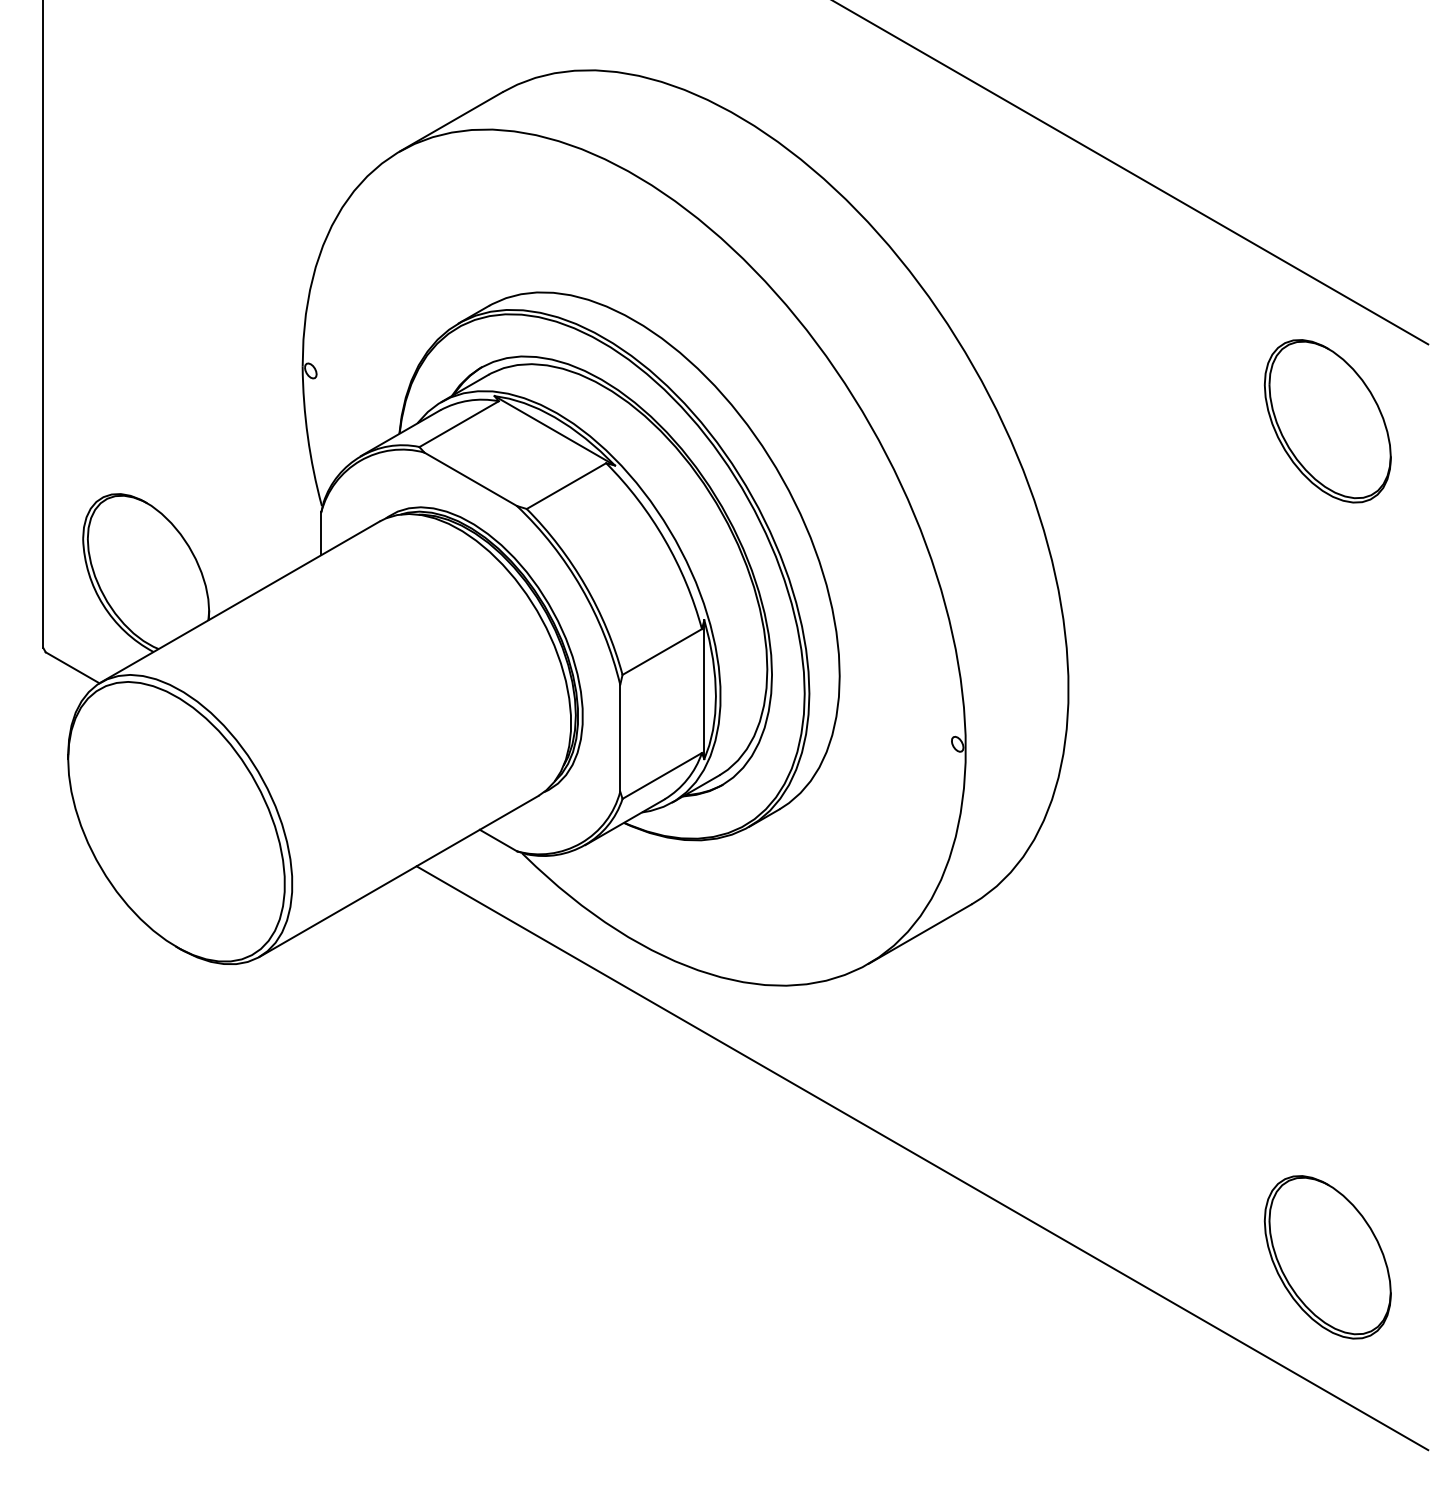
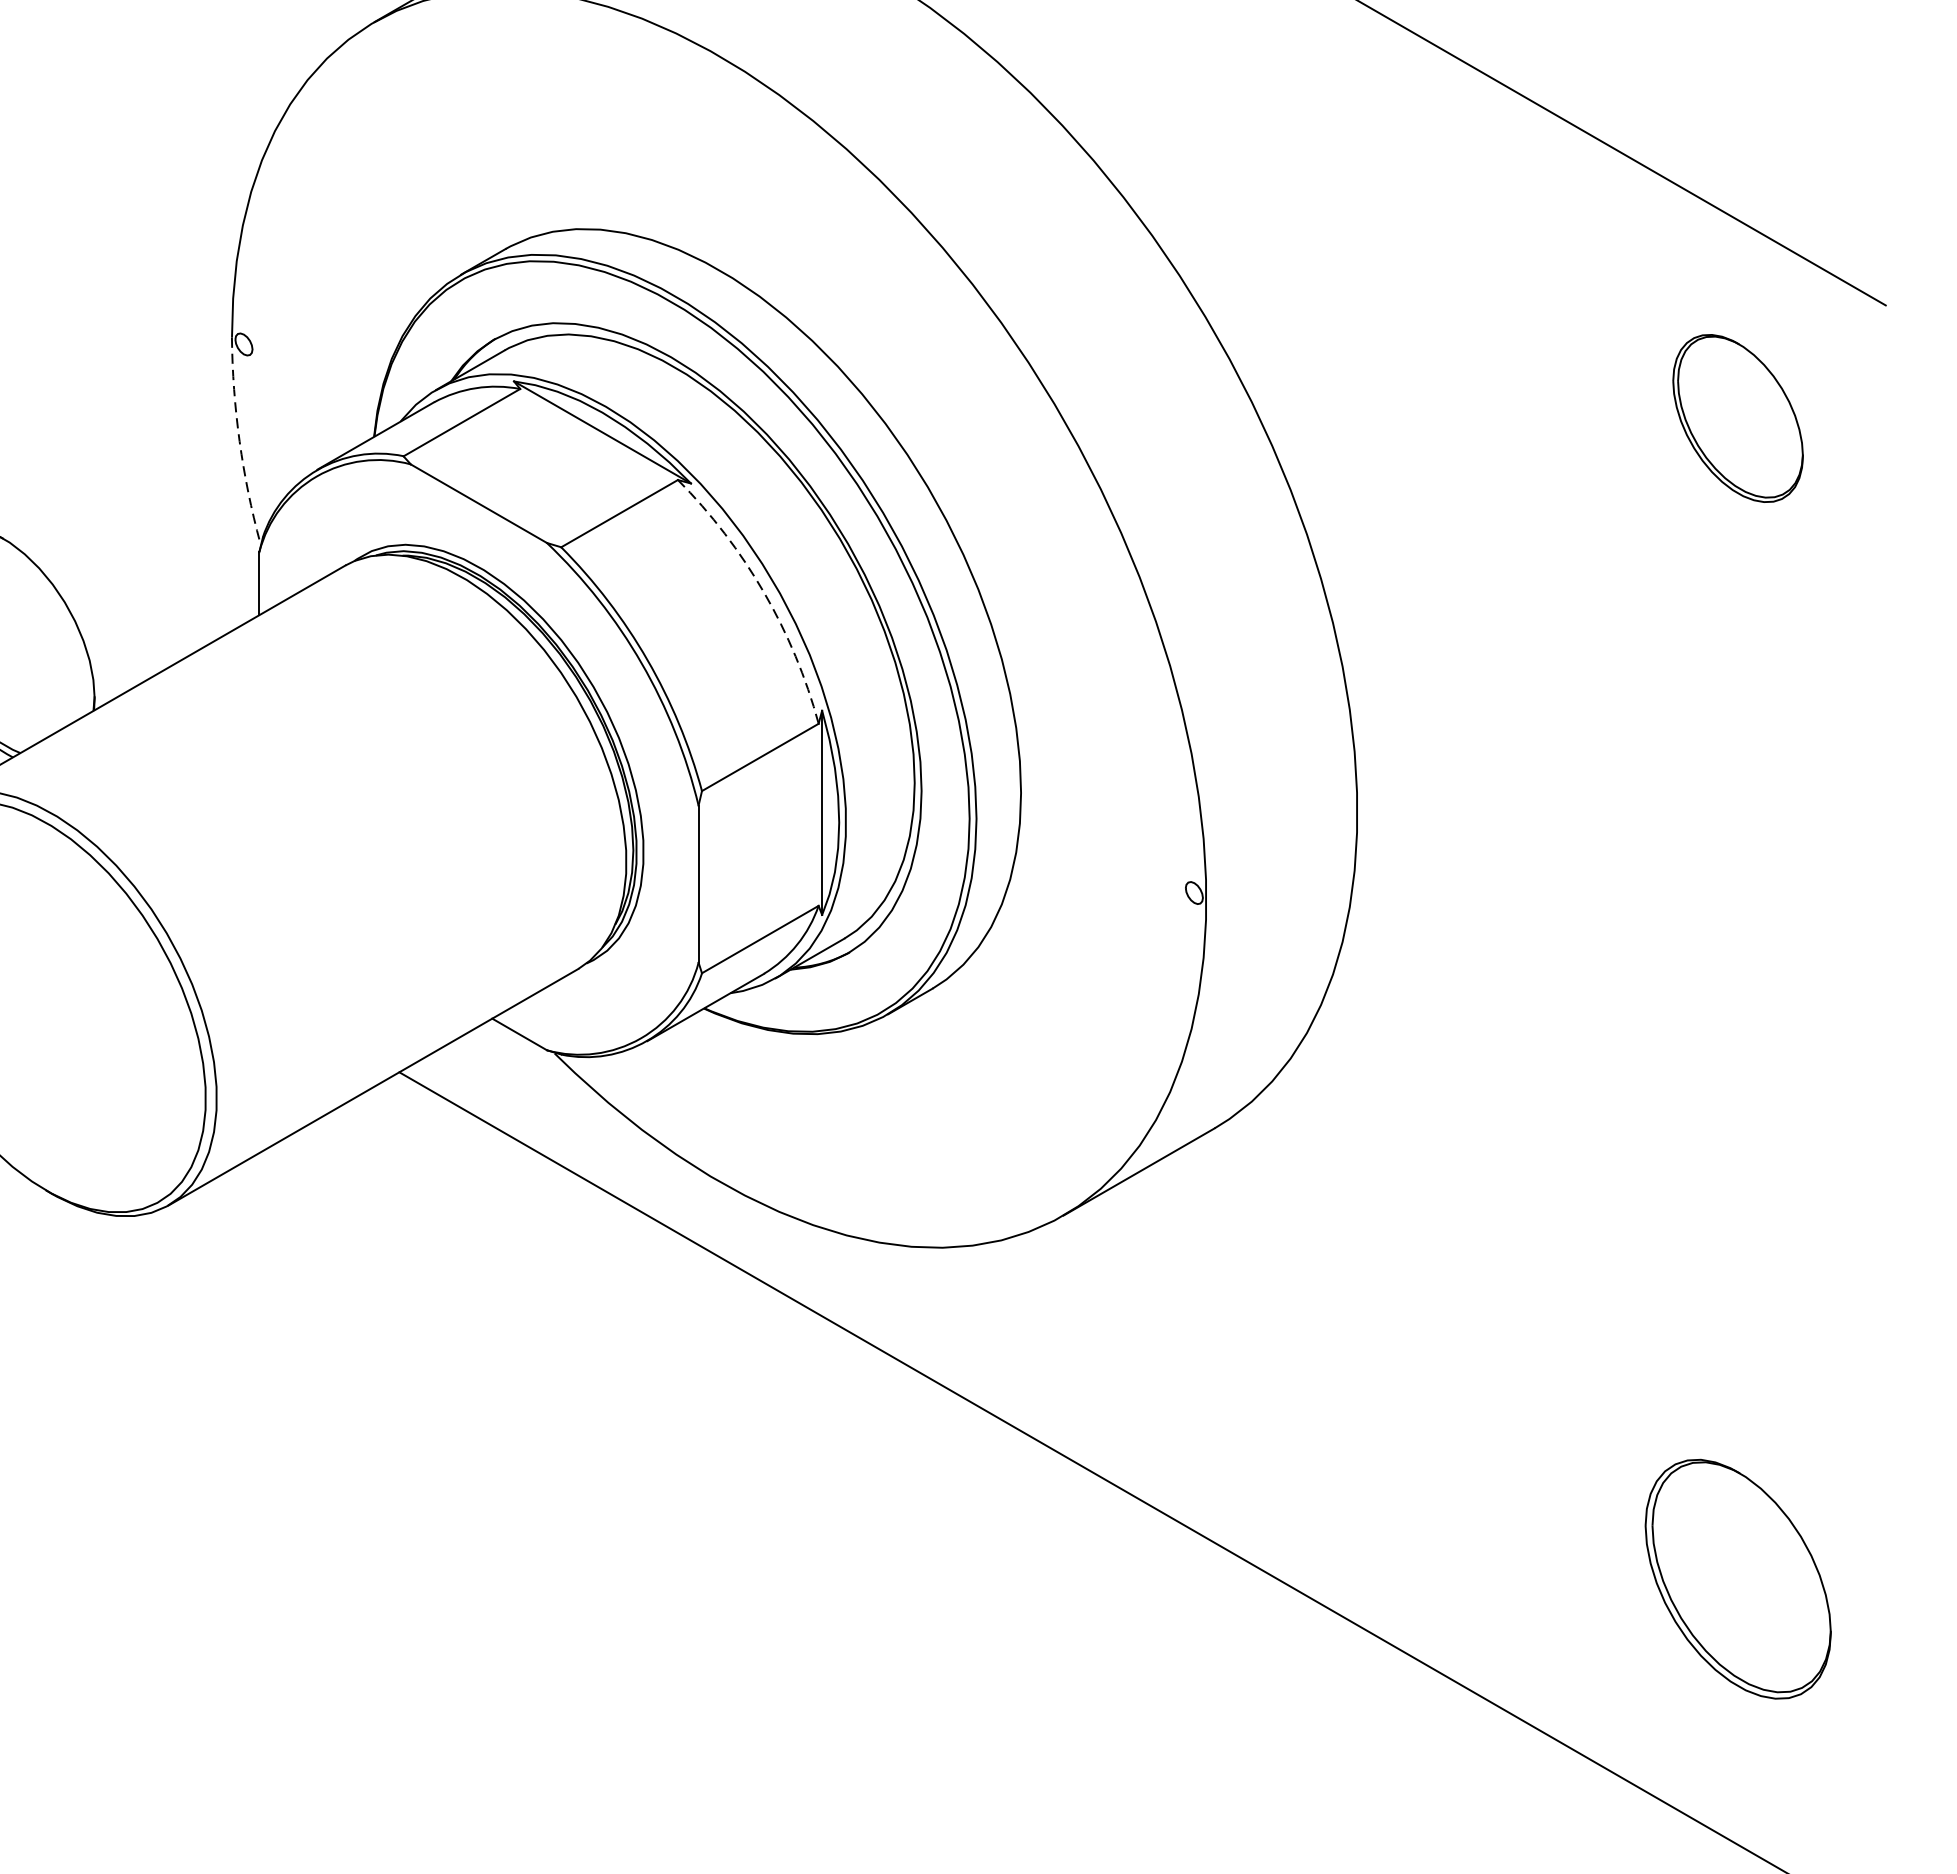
part: (1327, 421) -> (1737, 418), size x0.7
arc: (307, 436) -> (239, 440), solid -> dashed
arc: (664, 539) -> (763, 592), solid -> dashed
part: (1327, 1257) -> (1737, 1579), moved

